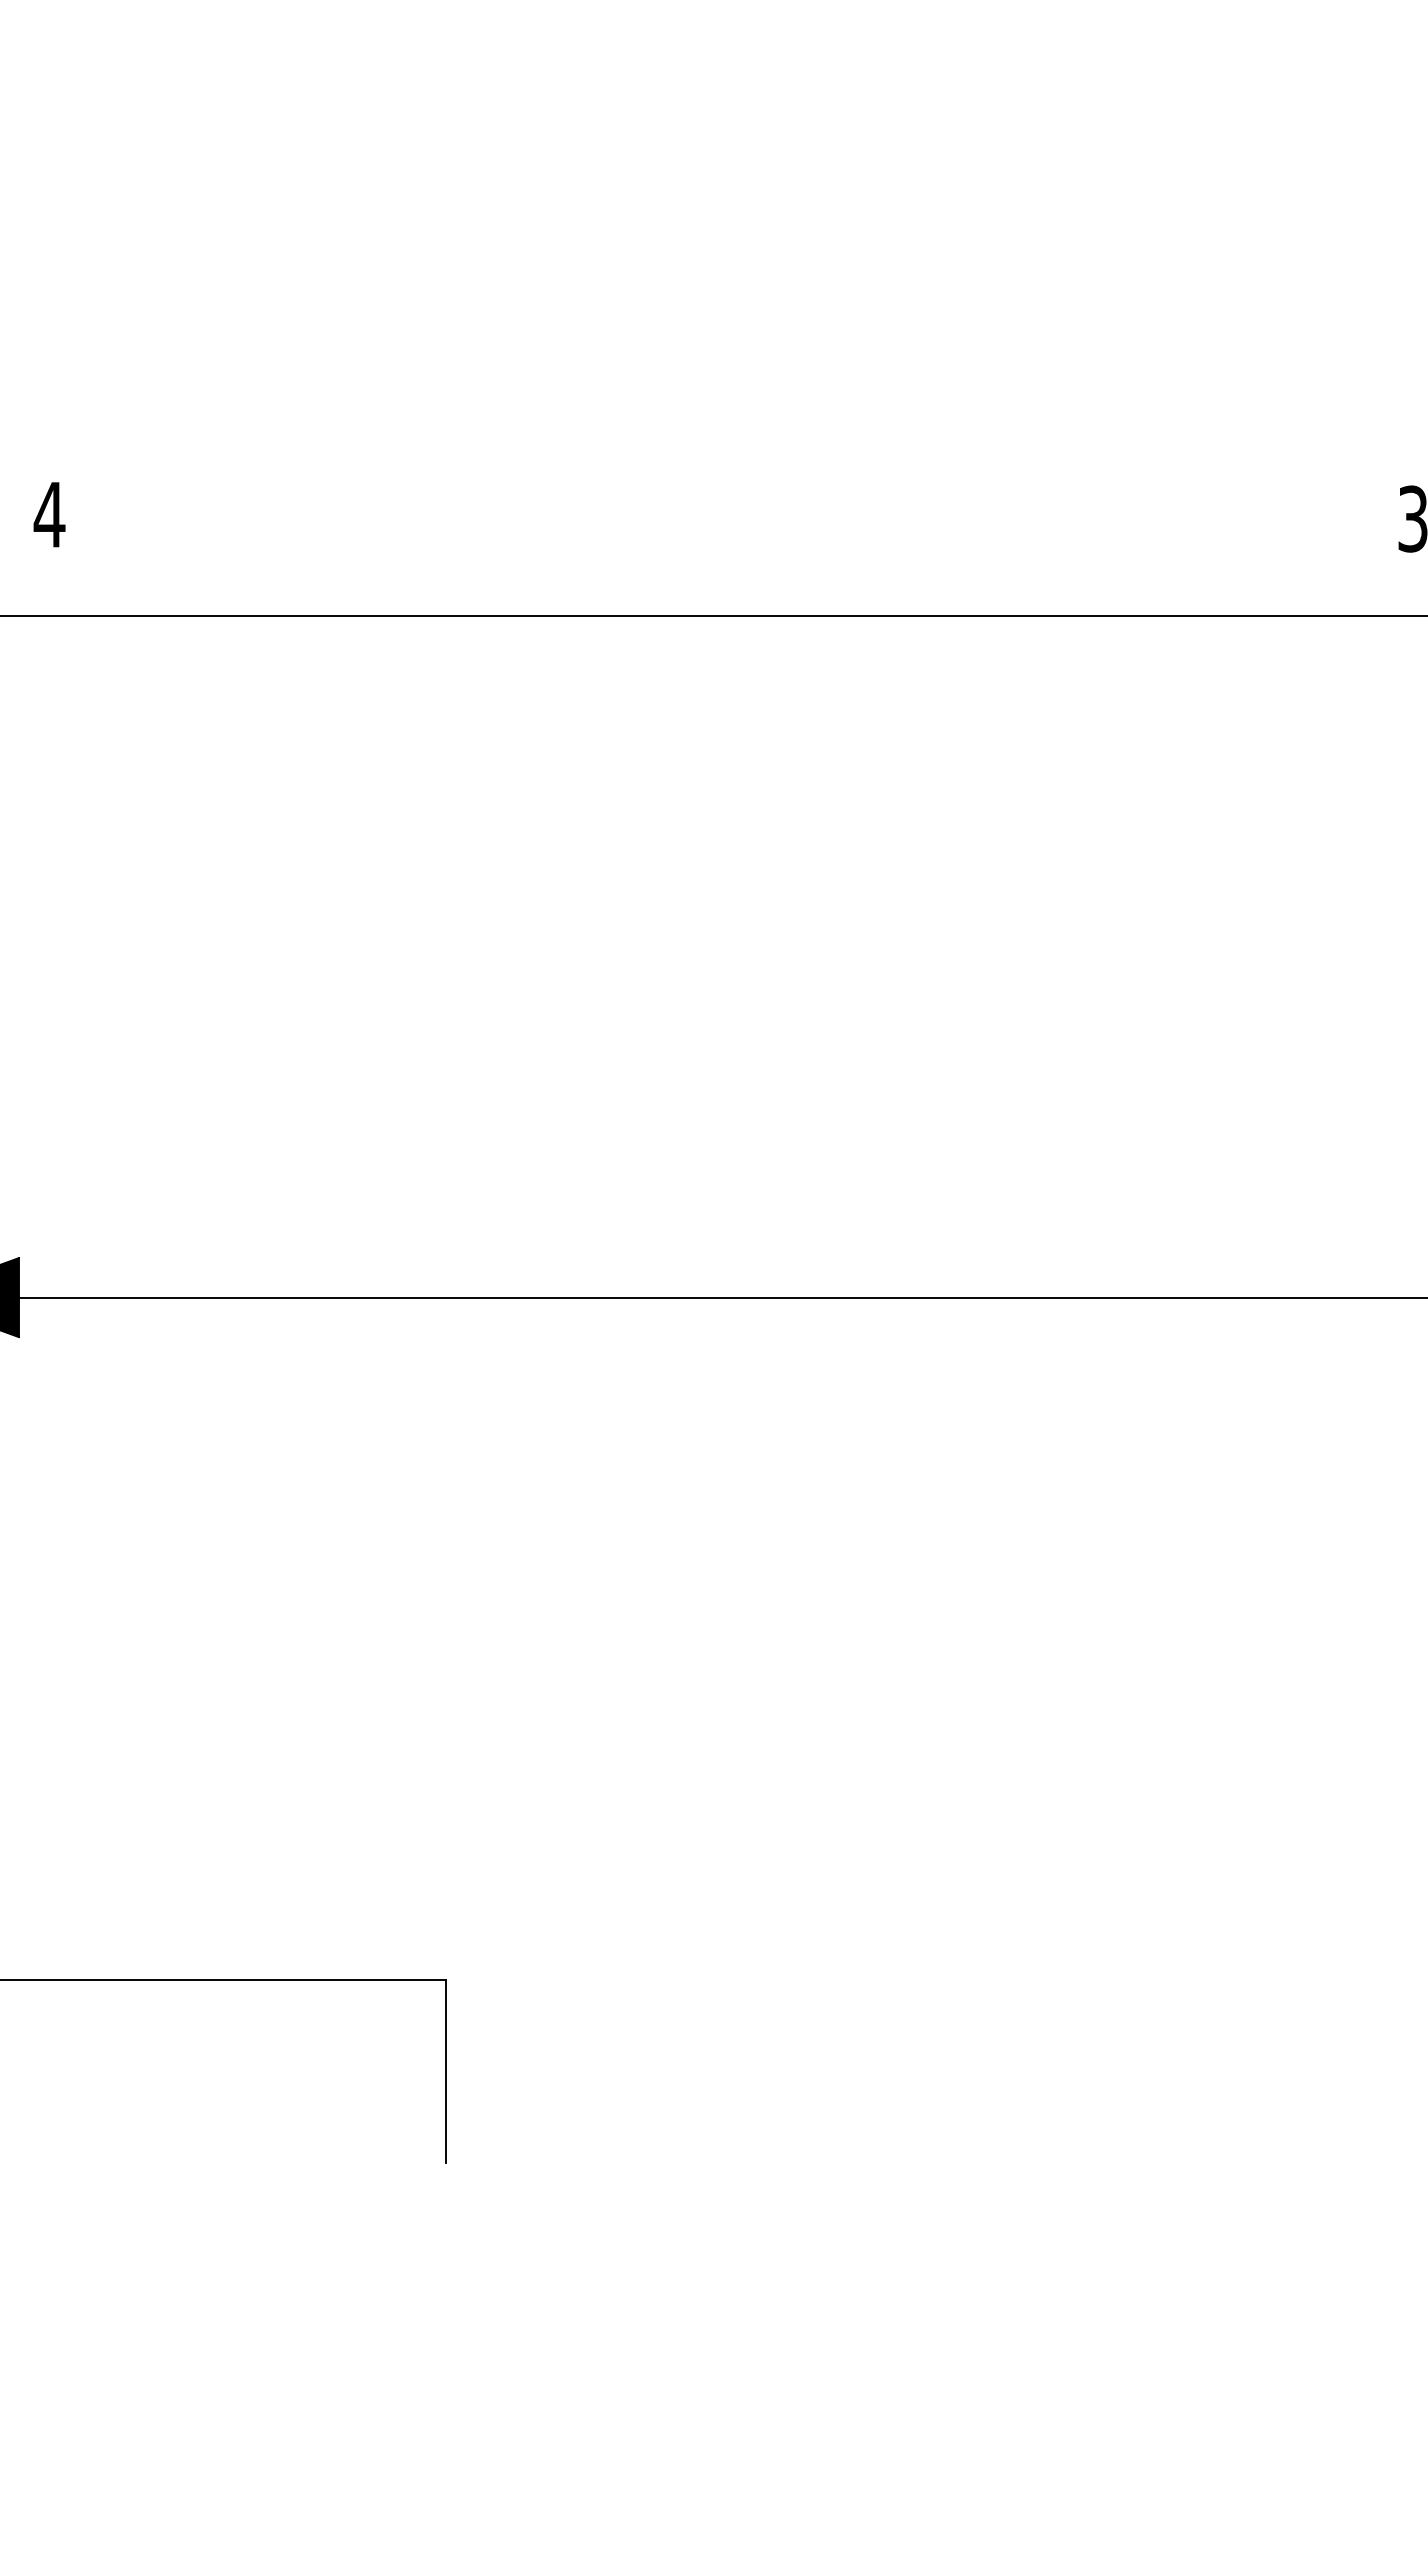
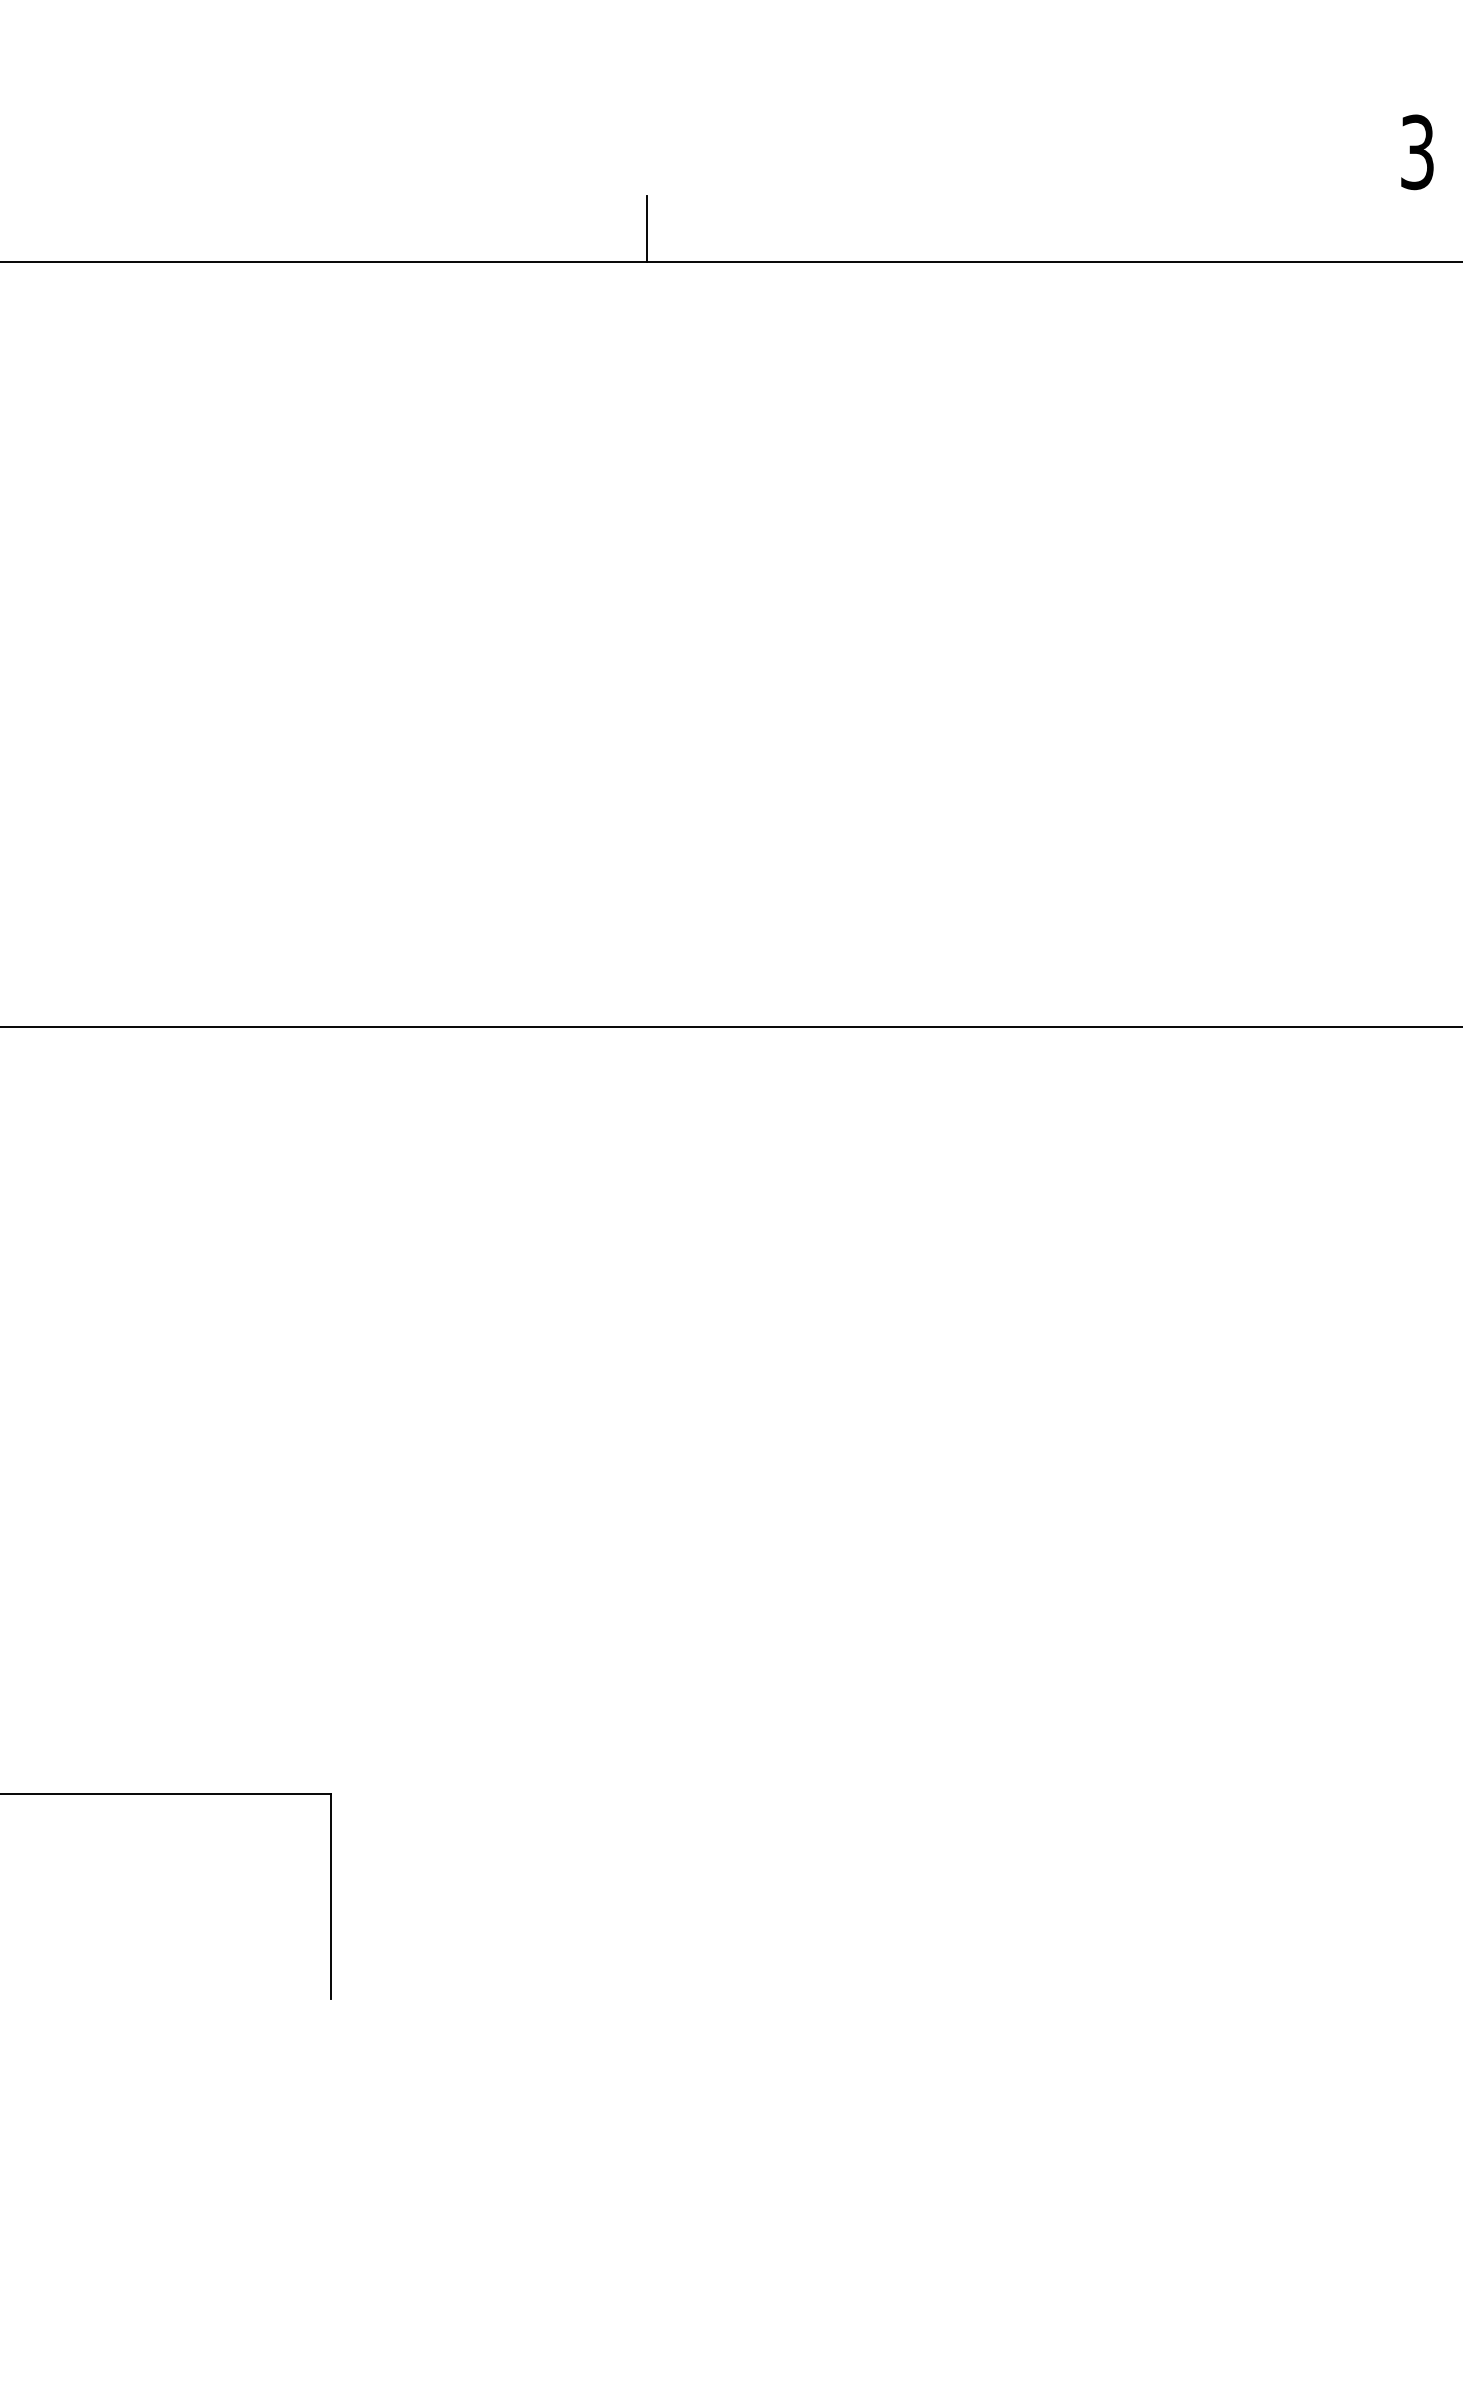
line: (727, 586) -> (647, 228), added

